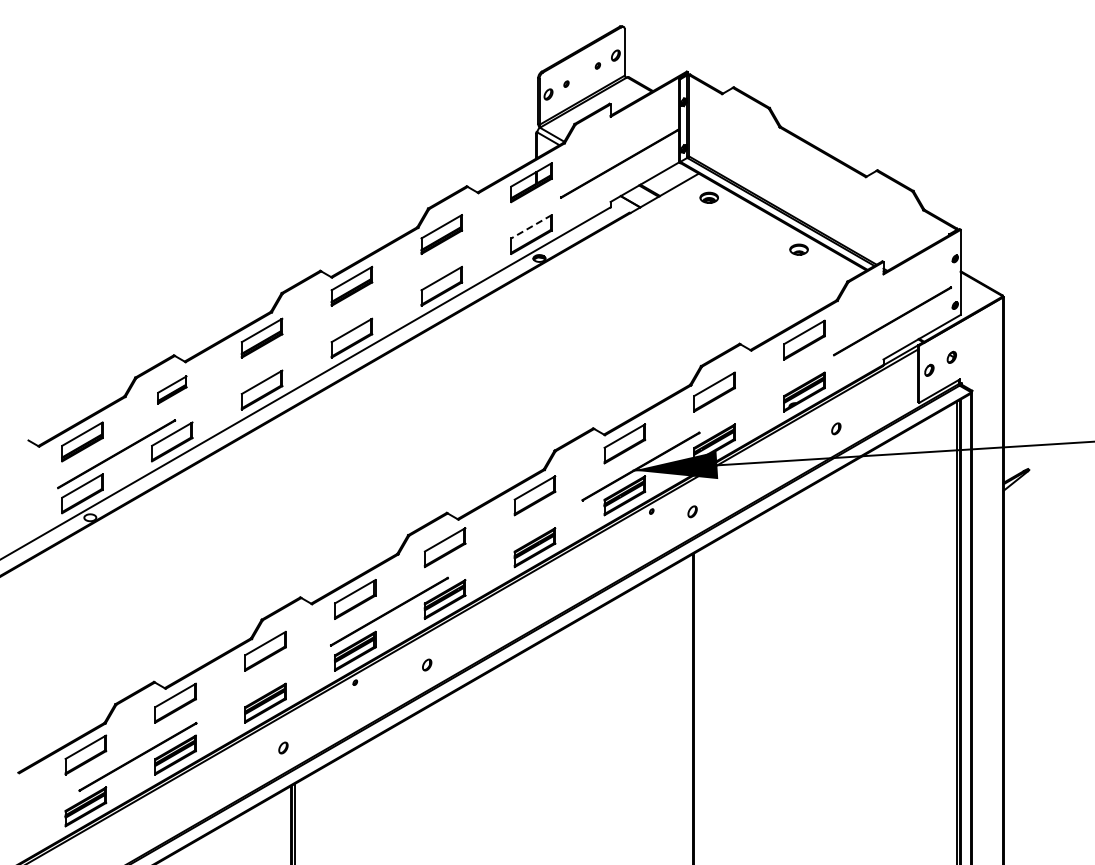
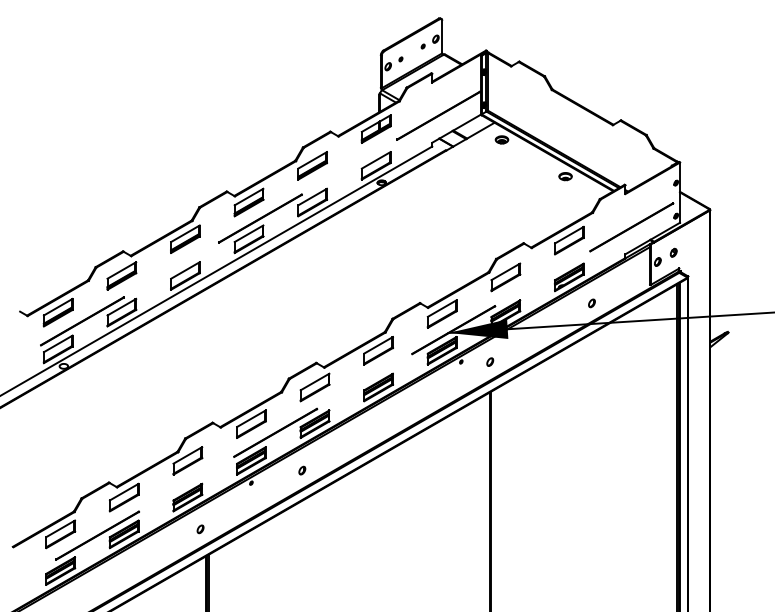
line: (531, 227) -> (376, 160), dashed -> solid
line: (367, 309) -> (260, 218), added
part: (172, 389) -> (122, 275), size x1.43

